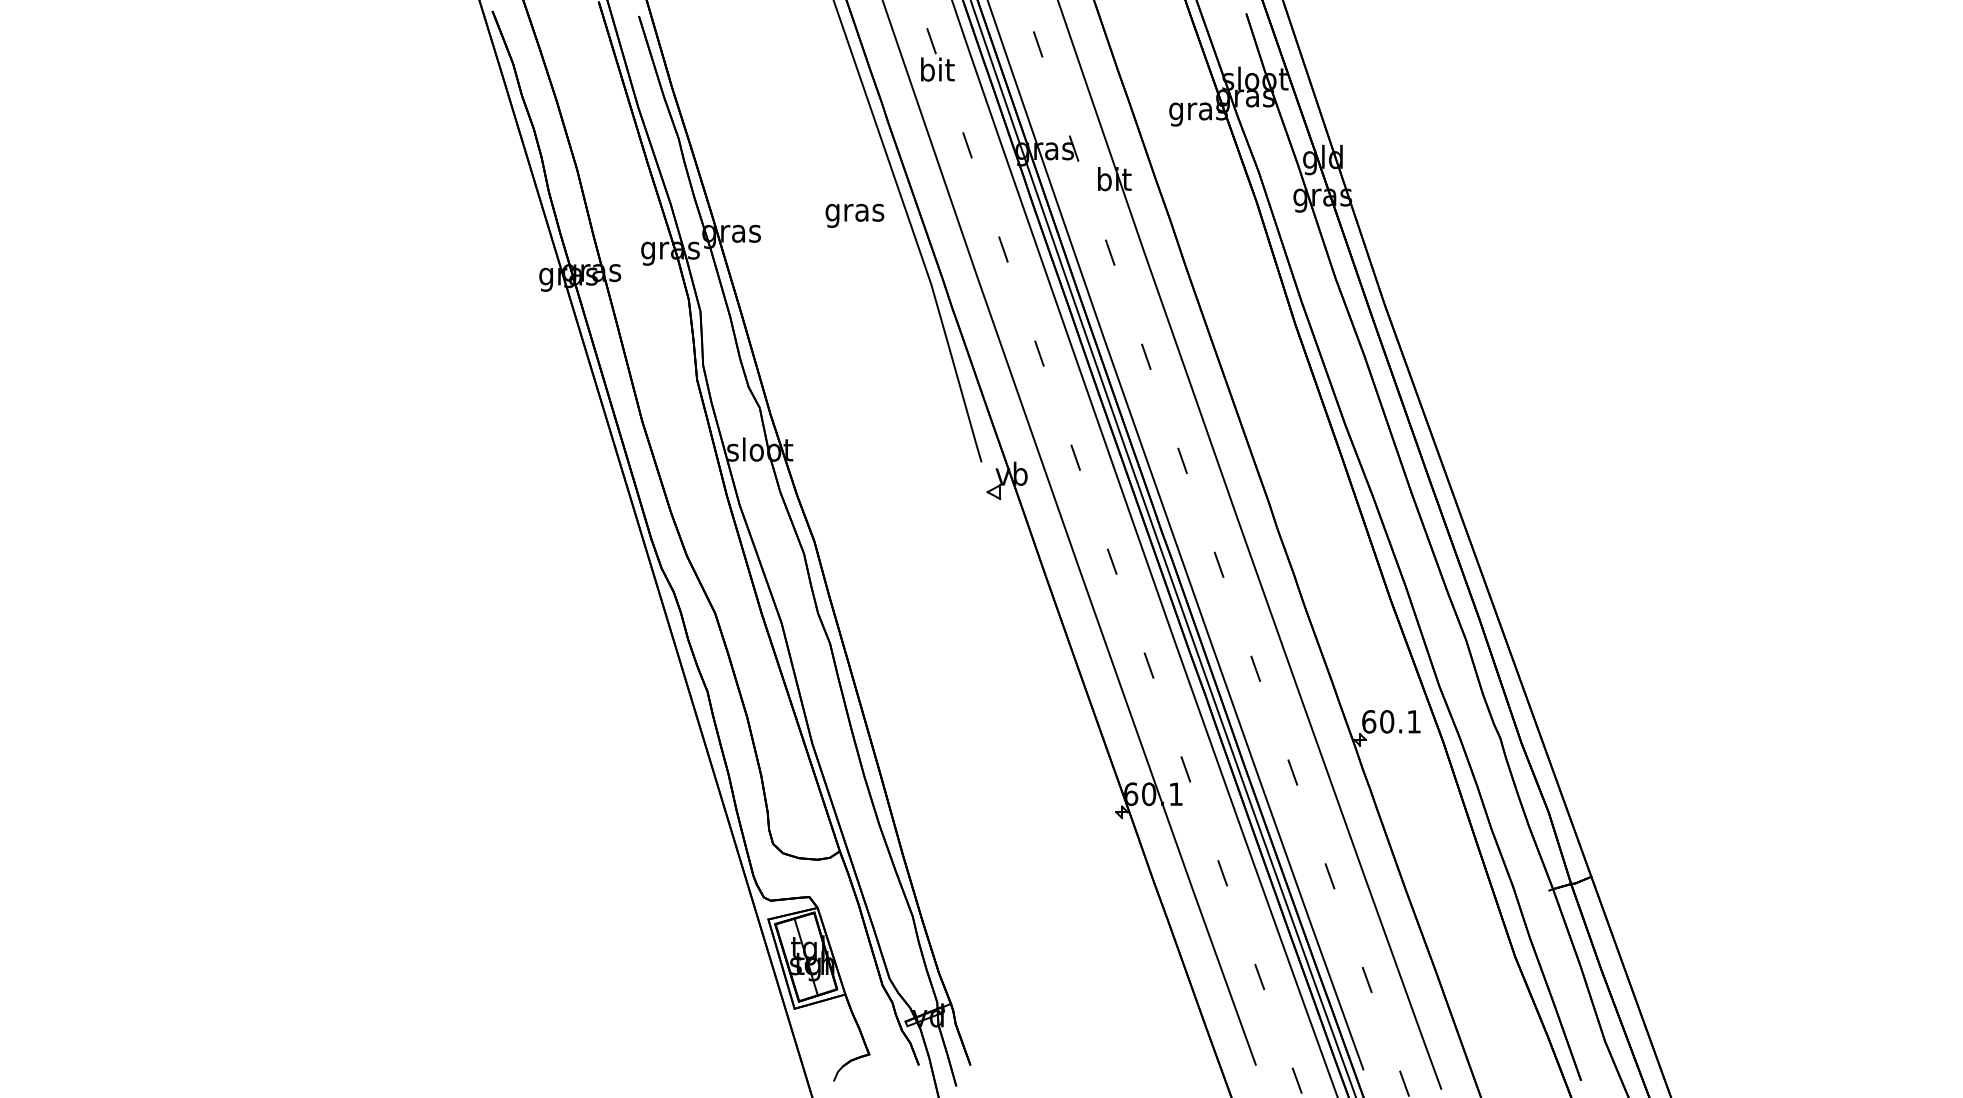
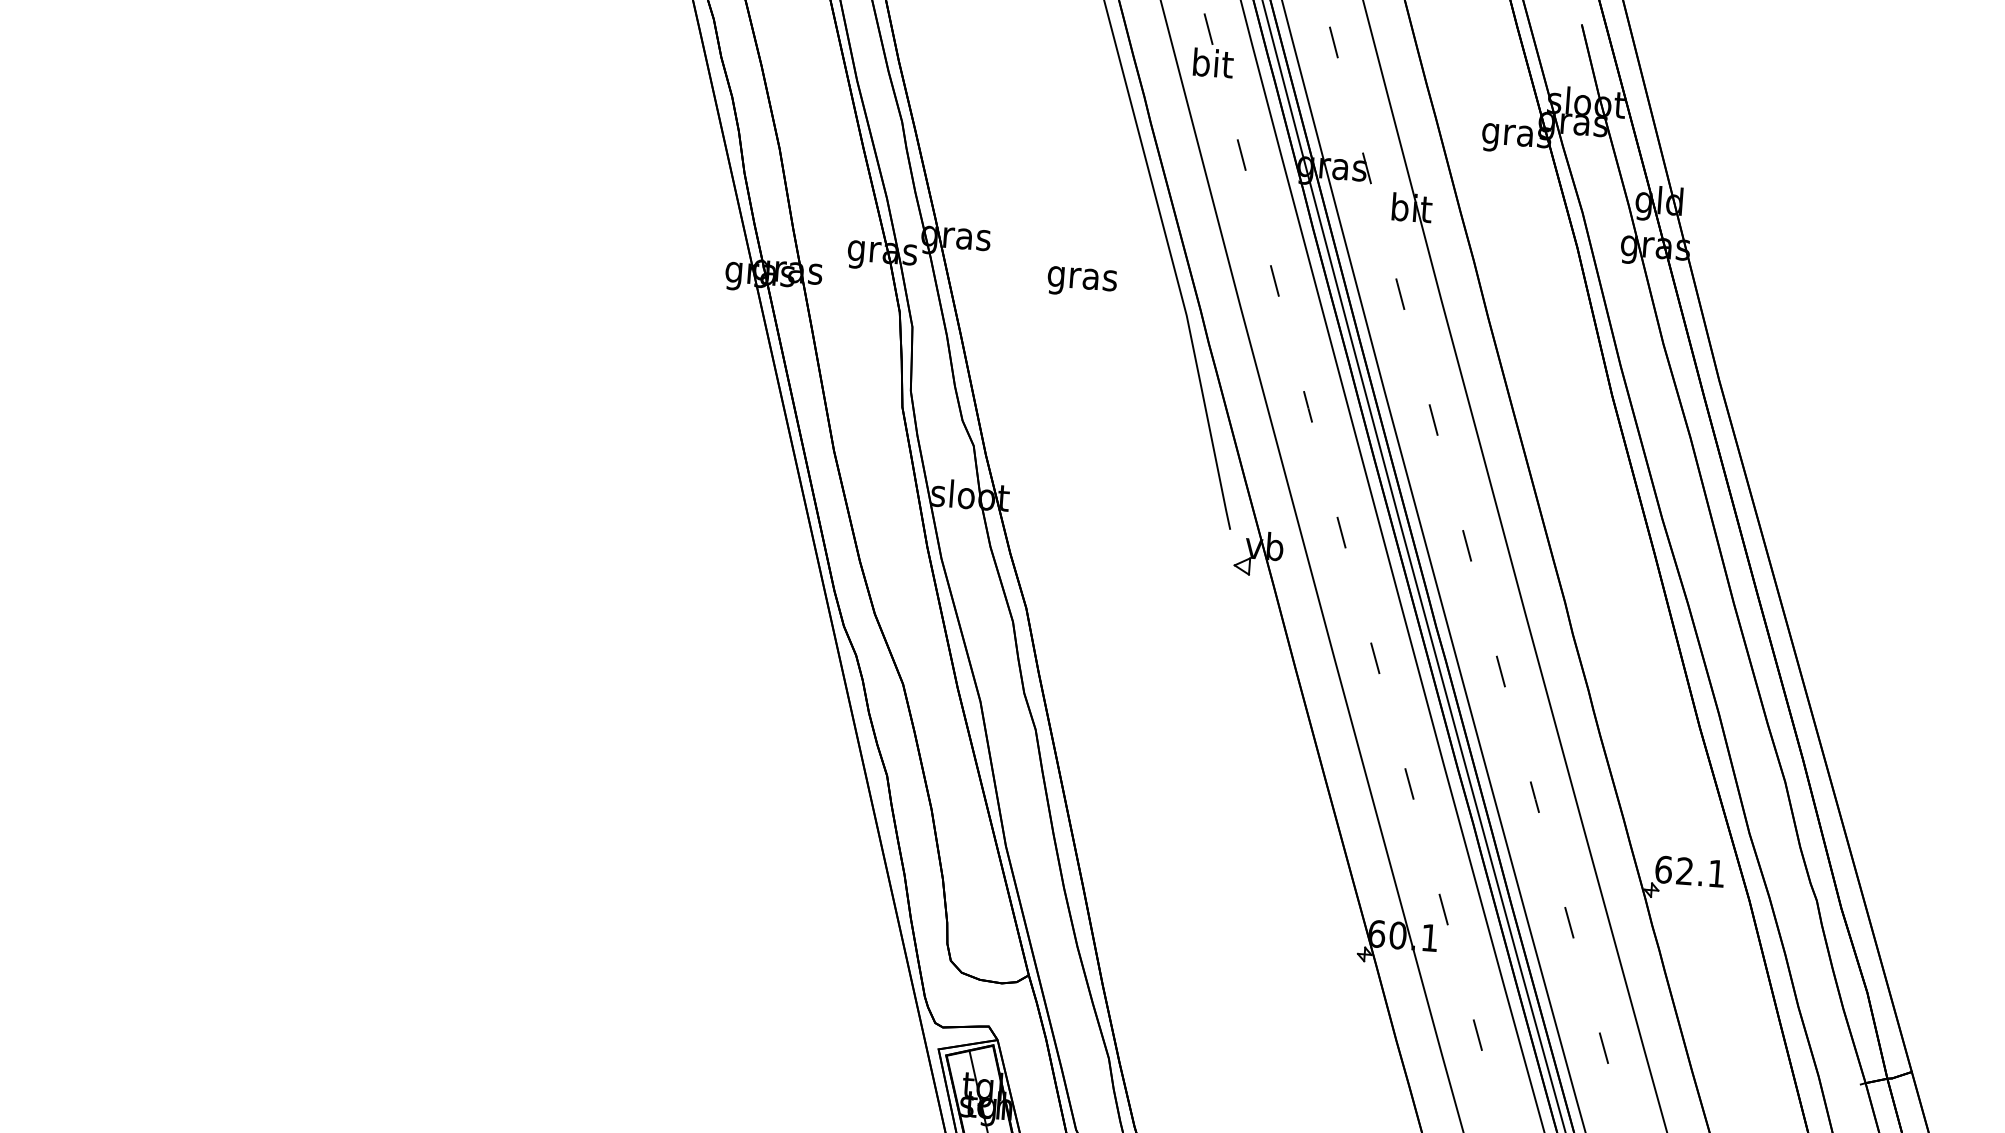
text: (854, 215) -> (1081, 281), moved
text: (1387, 721) -> (1685, 870), 60.1 -> 62.1

